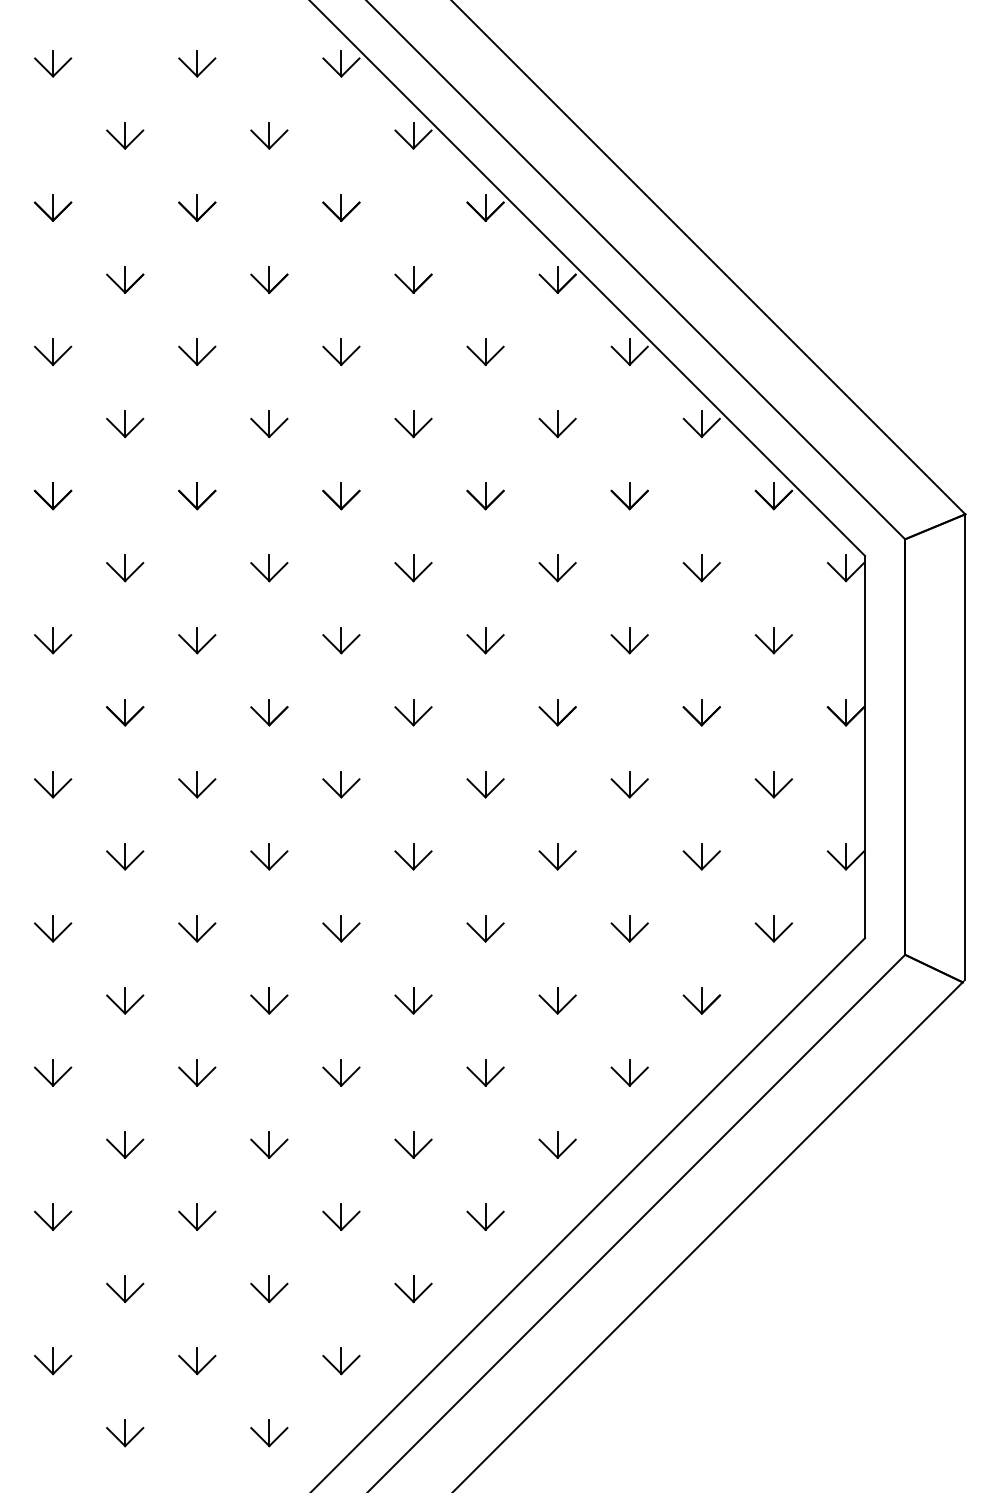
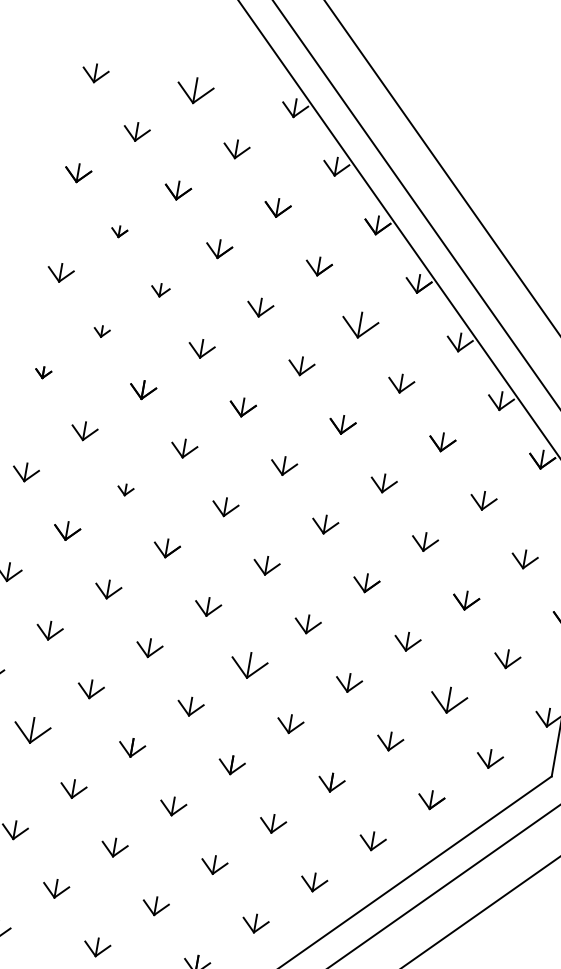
part: (197, 63) -> (195, 90), size x1.4
part: (125, 279) -> (119, 231), size x0.6
part: (197, 351) -> (160, 289), size x0.7
part: (485, 351) -> (359, 324), size x1.4
part: (125, 424) -> (102, 331), size x0.6
part: (53, 496) -> (43, 372), size x0.6
part: (197, 640) -> (125, 489), size x0.6
part: (413, 856) -> (249, 665), size x1.4
part: (701, 856) -> (448, 700), size x1.4
part: (125, 1000) -> (32, 730), size x1.4

